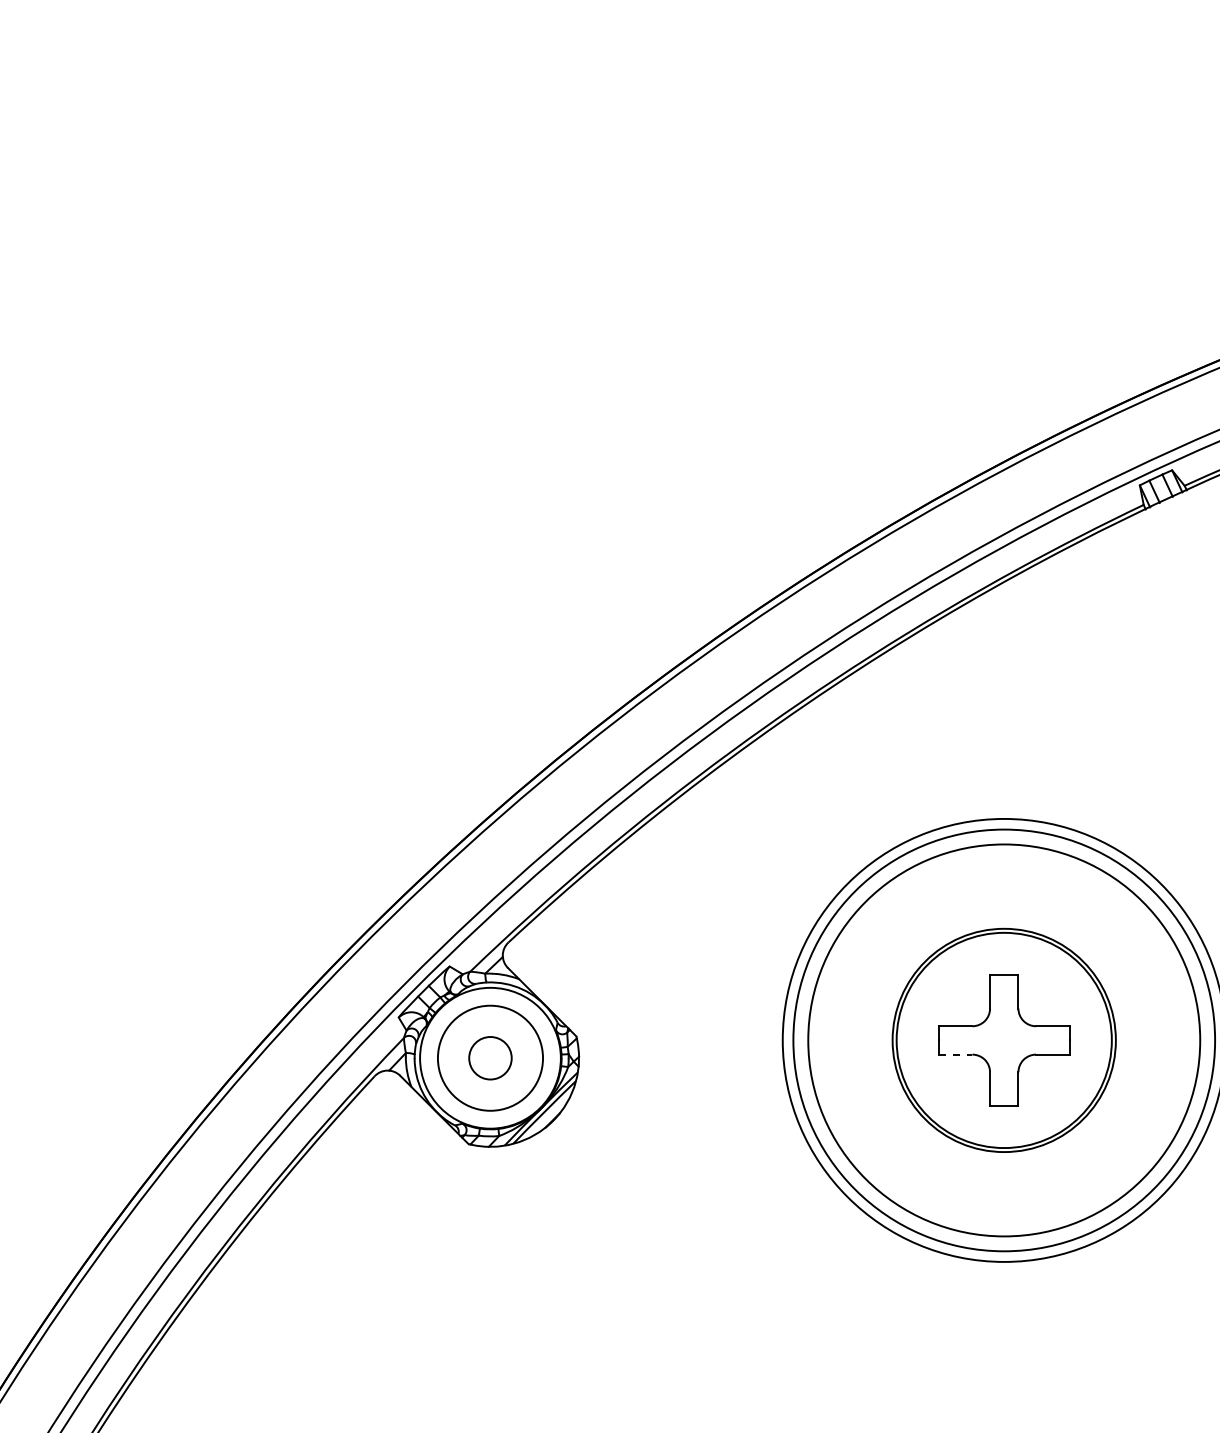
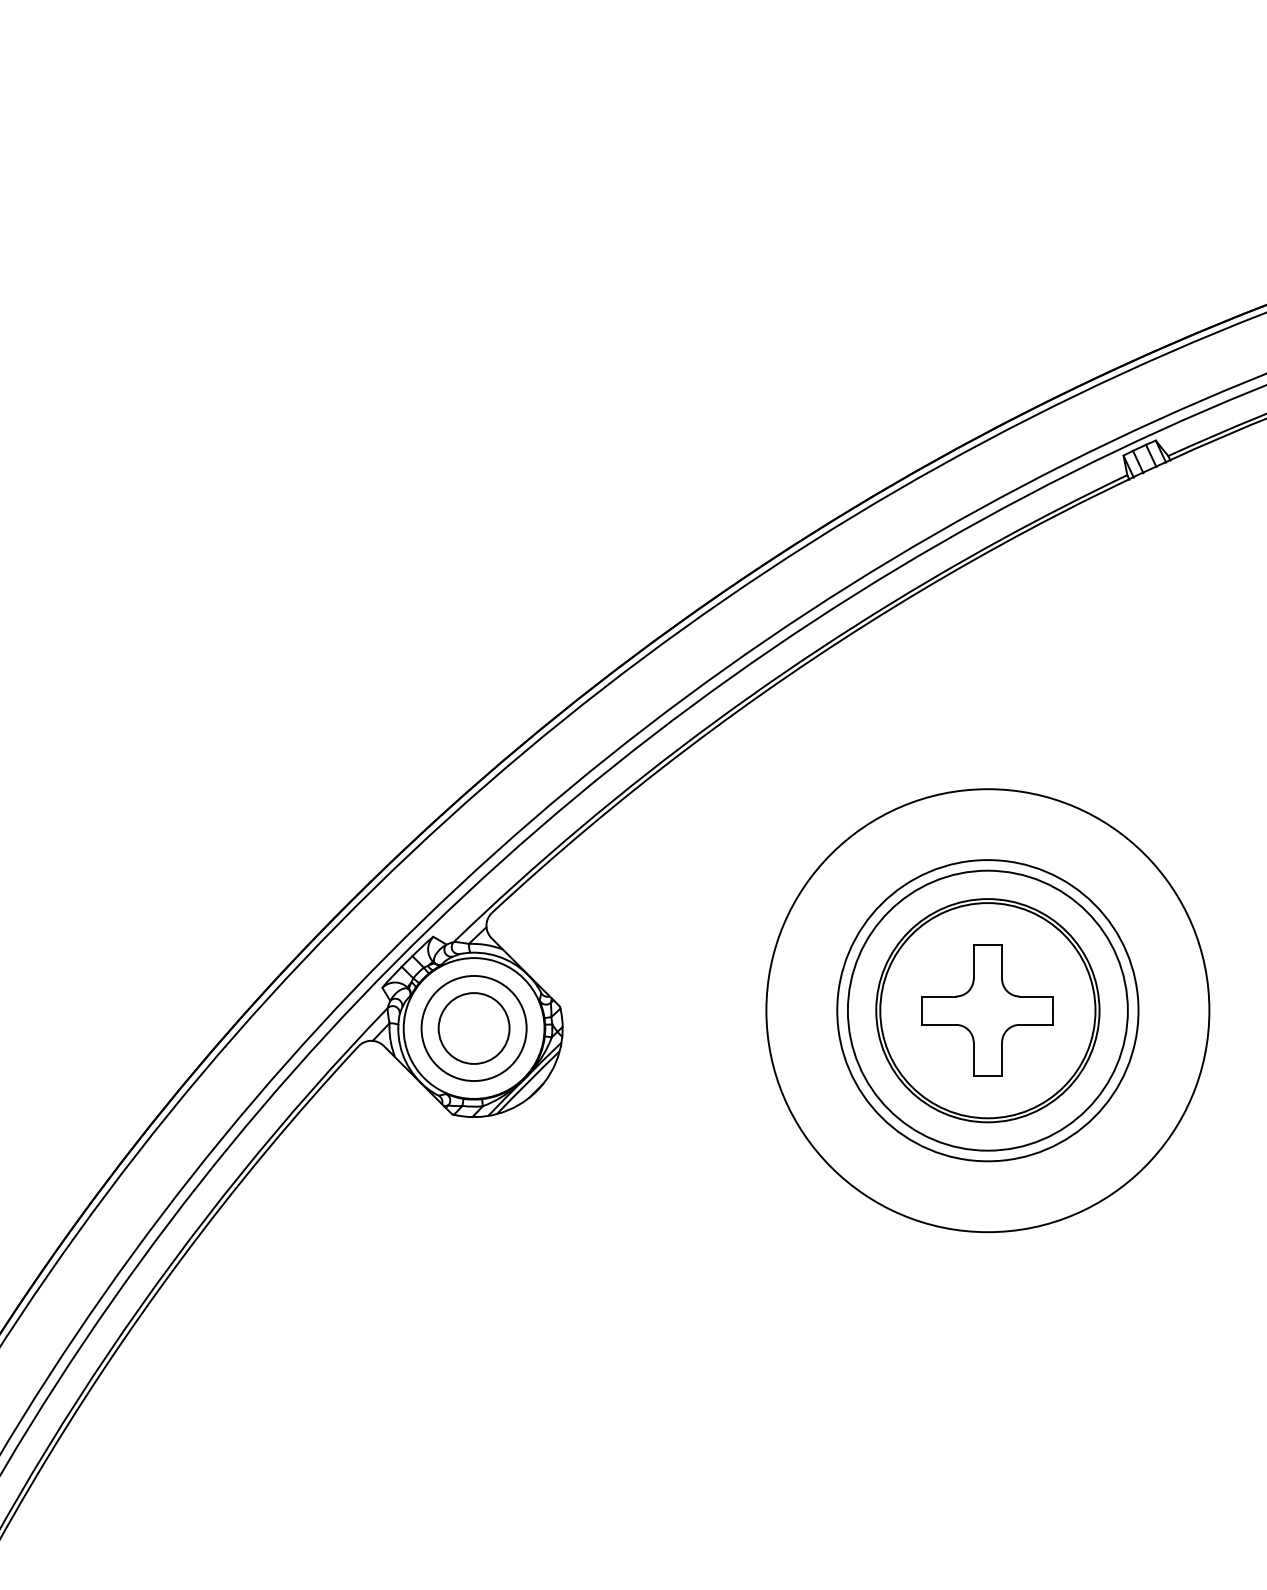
circle: (1003, 1040) -> (987, 1010), size x0.71
circle: (1003, 1040) -> (987, 1010), size x0.71
line: (955, 1054) -> (939, 1024), dashed -> solid
circle: (489, 1058) -> (473, 1028), size x1.67

